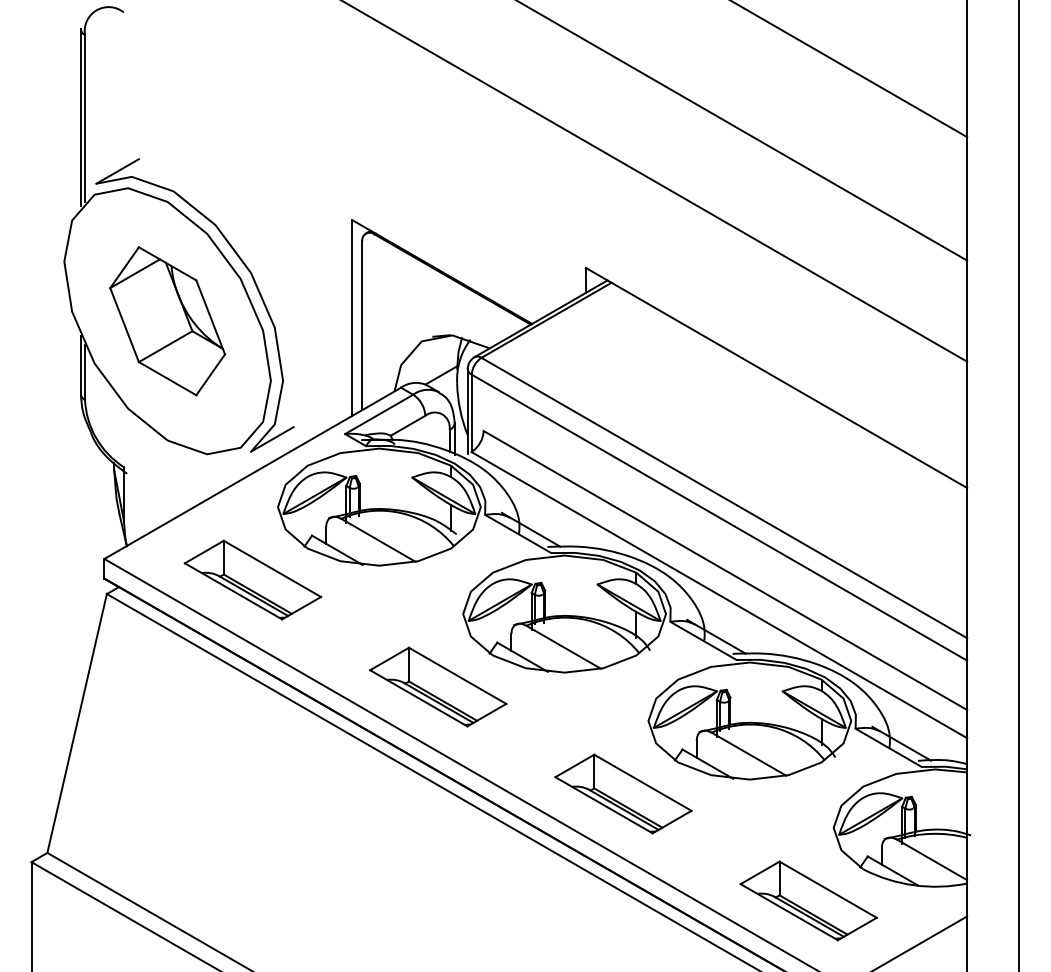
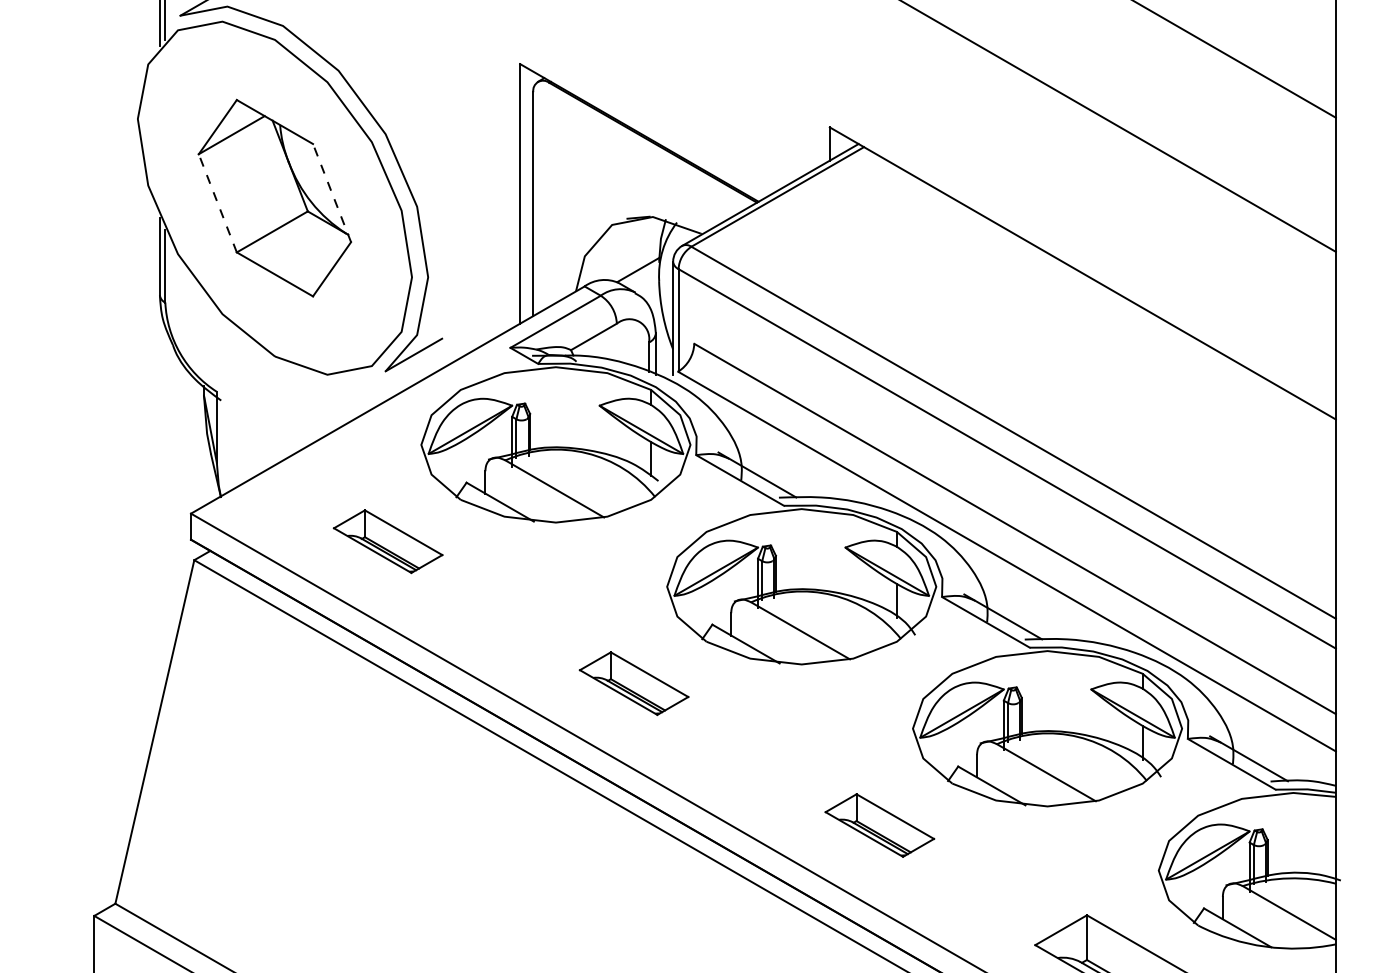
line: (210, 317) -> (331, 193), solid -> dashed
line: (124, 325) -> (217, 203), solid -> dashed
part: (252, 579) -> (387, 540), size x0.6
part: (438, 686) -> (634, 682), size x0.6
part: (623, 793) -> (879, 824), size x0.6

